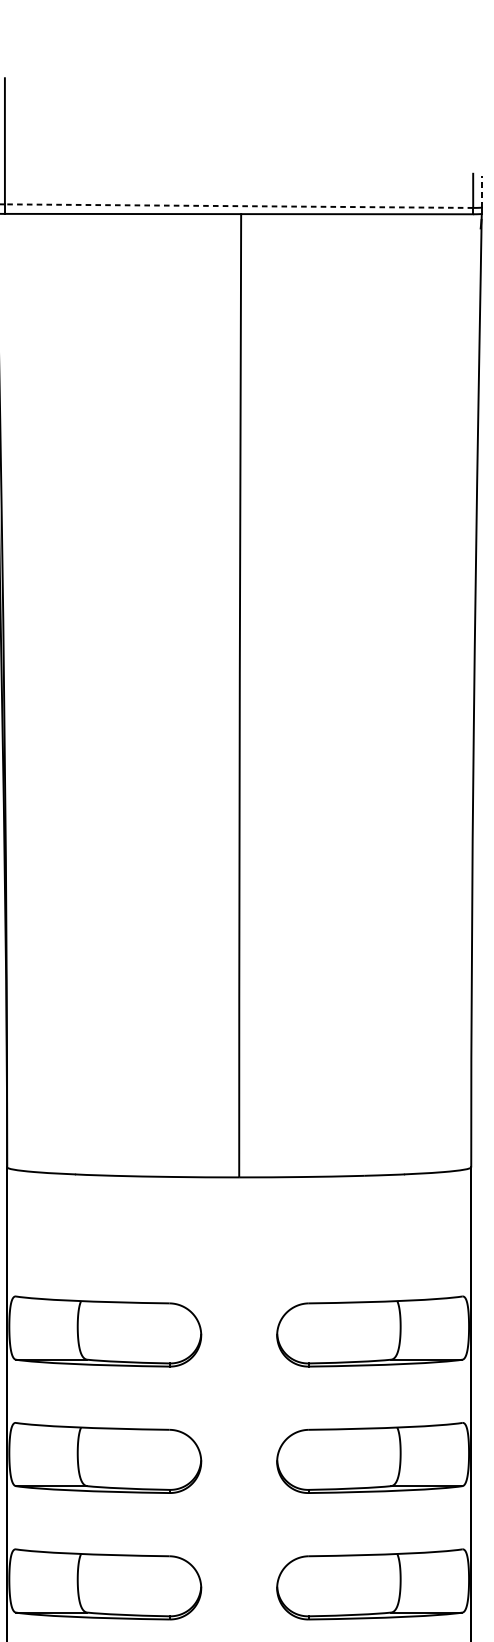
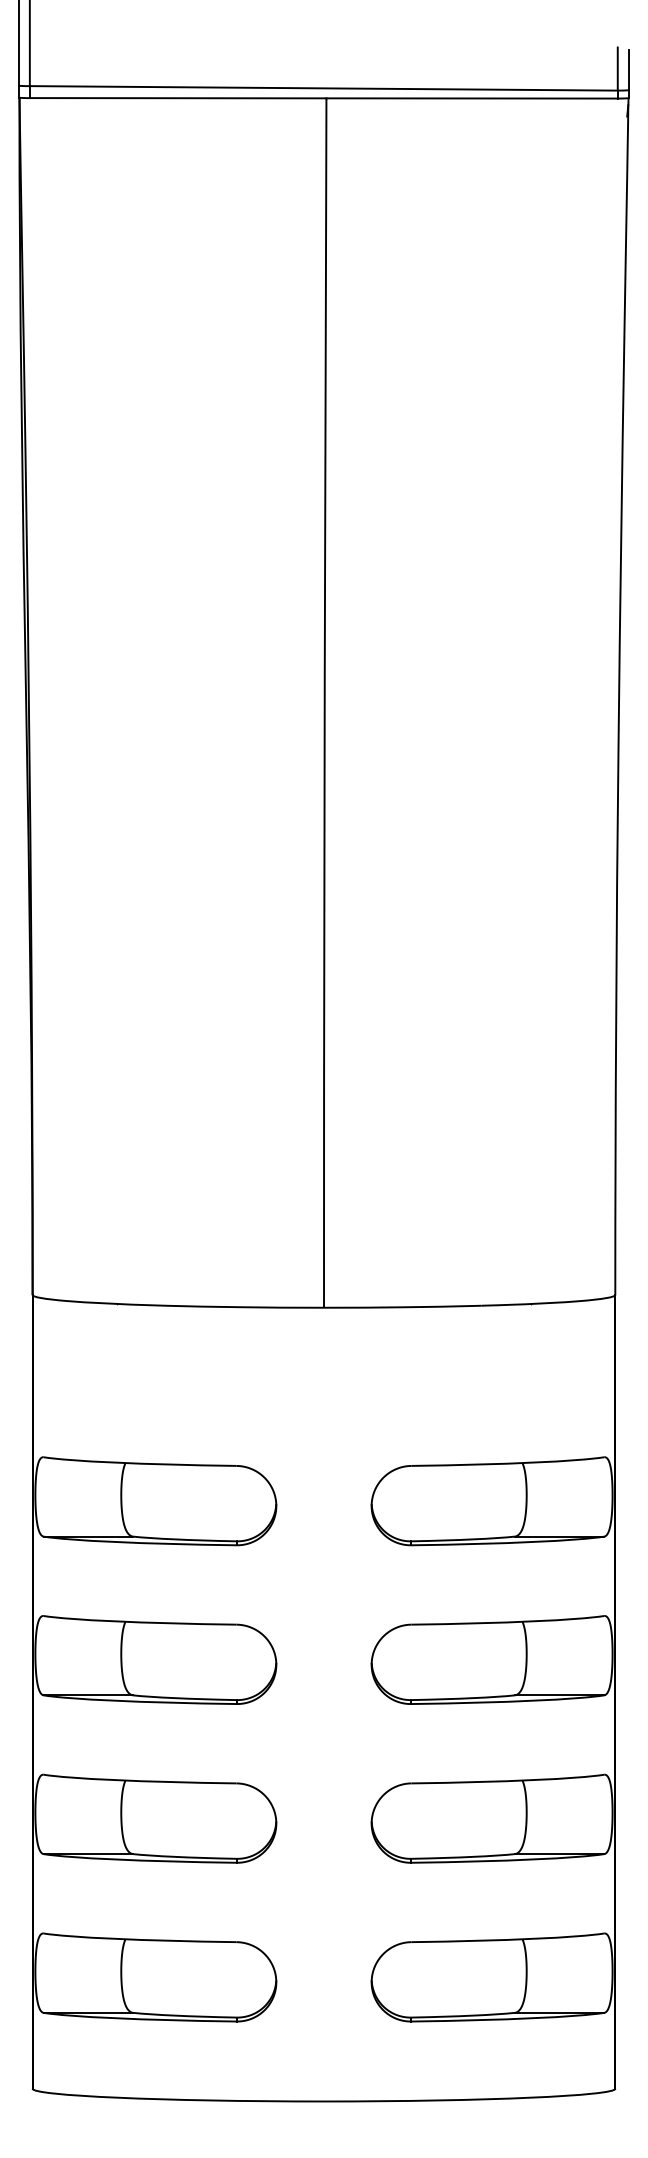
line: (481, 191) -> (628, 70), dashed -> solid
line: (238, 206) -> (323, 88), dashed -> solid

